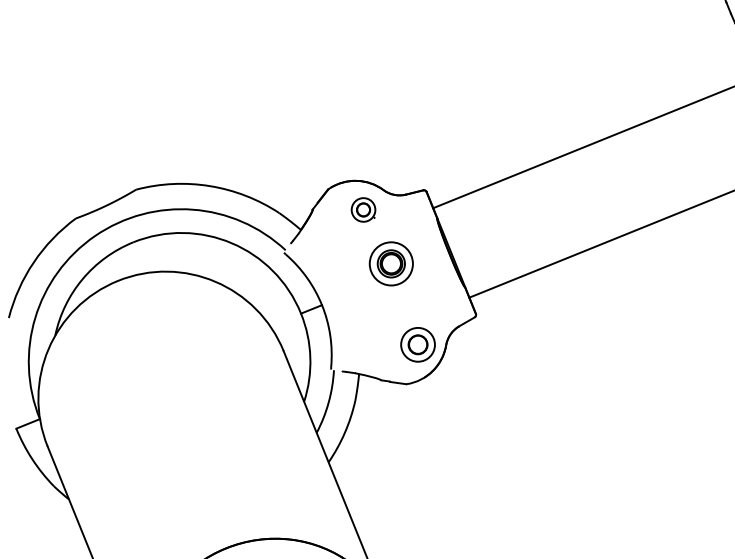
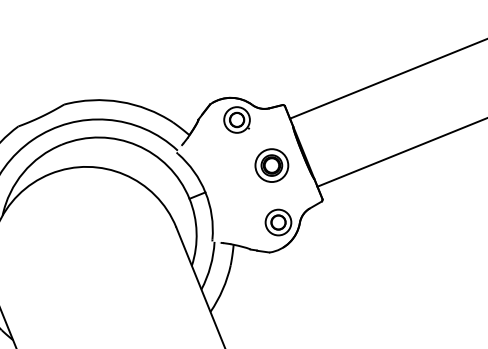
part: (363, 209) -> (237, 119), size x1.43
part: (390, 263) -> (271, 165), moved

